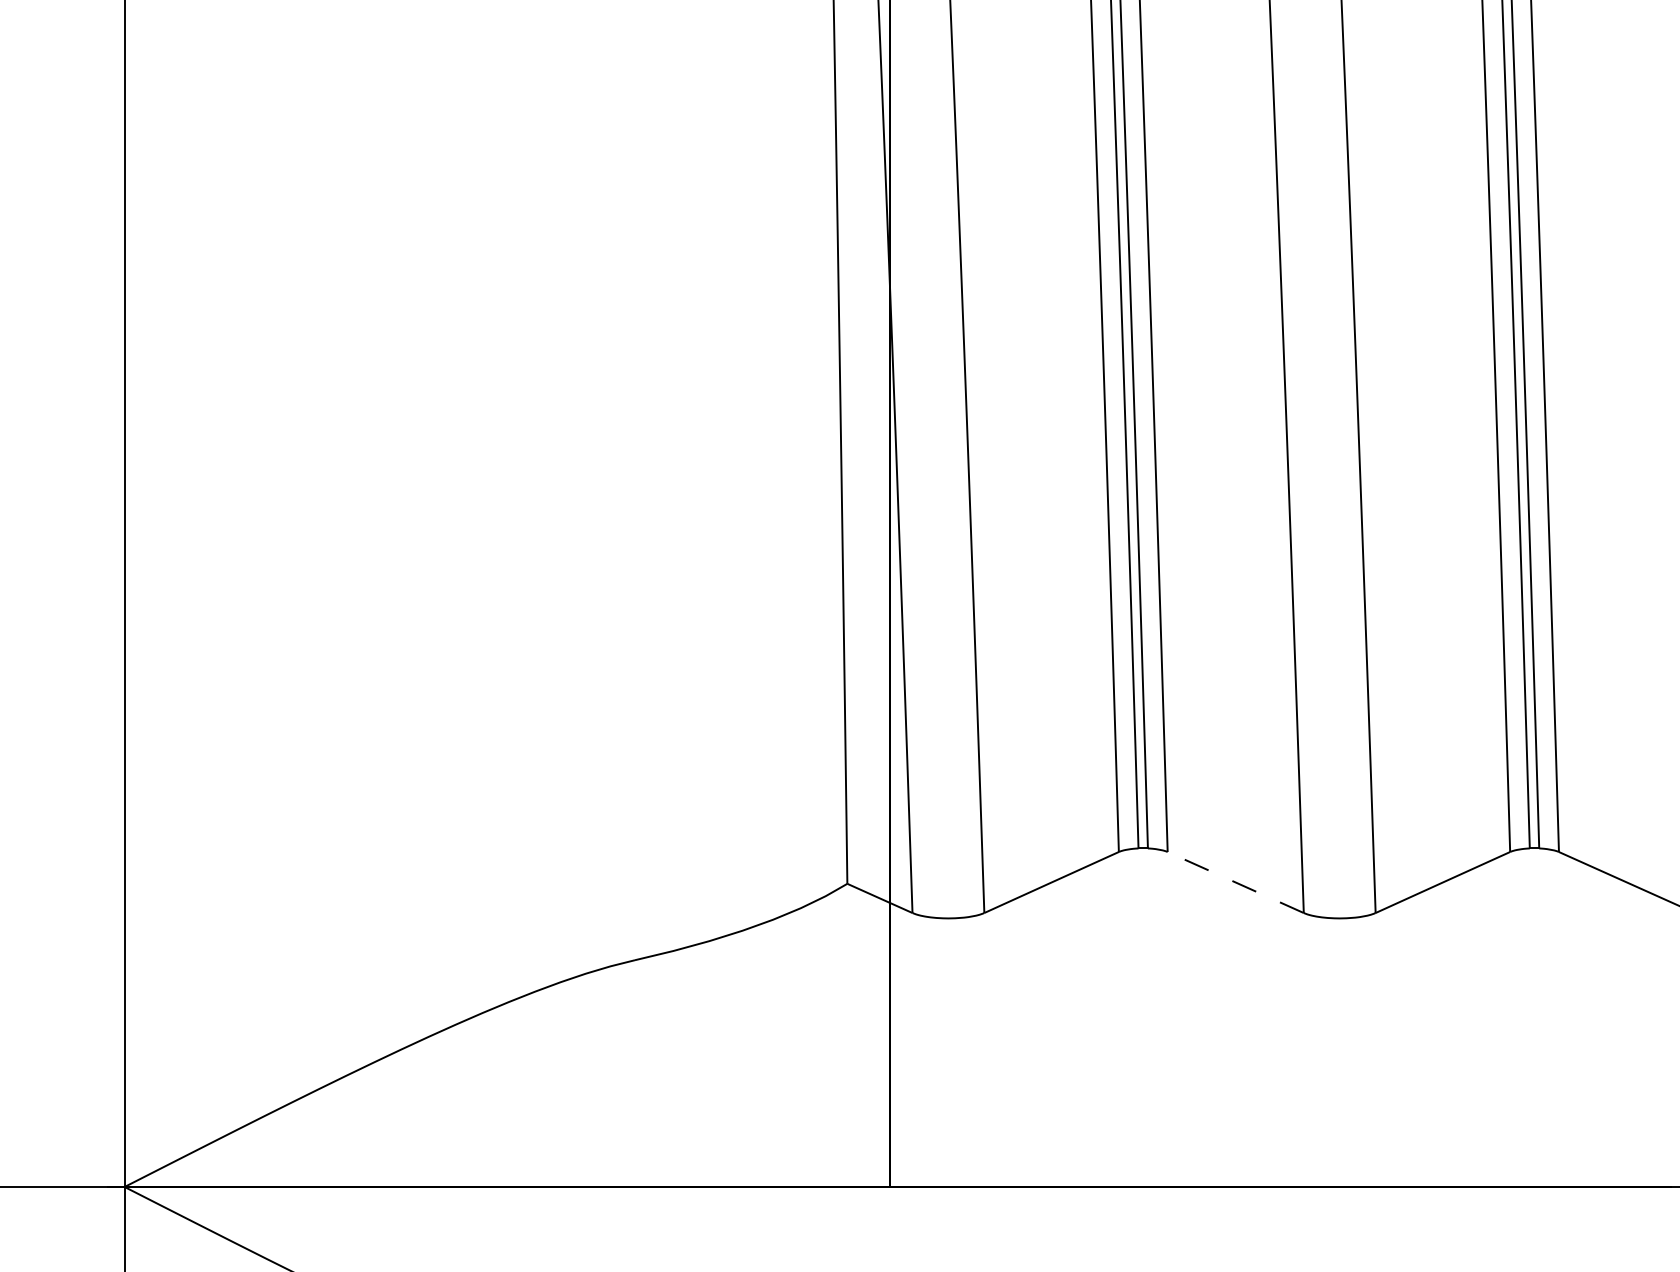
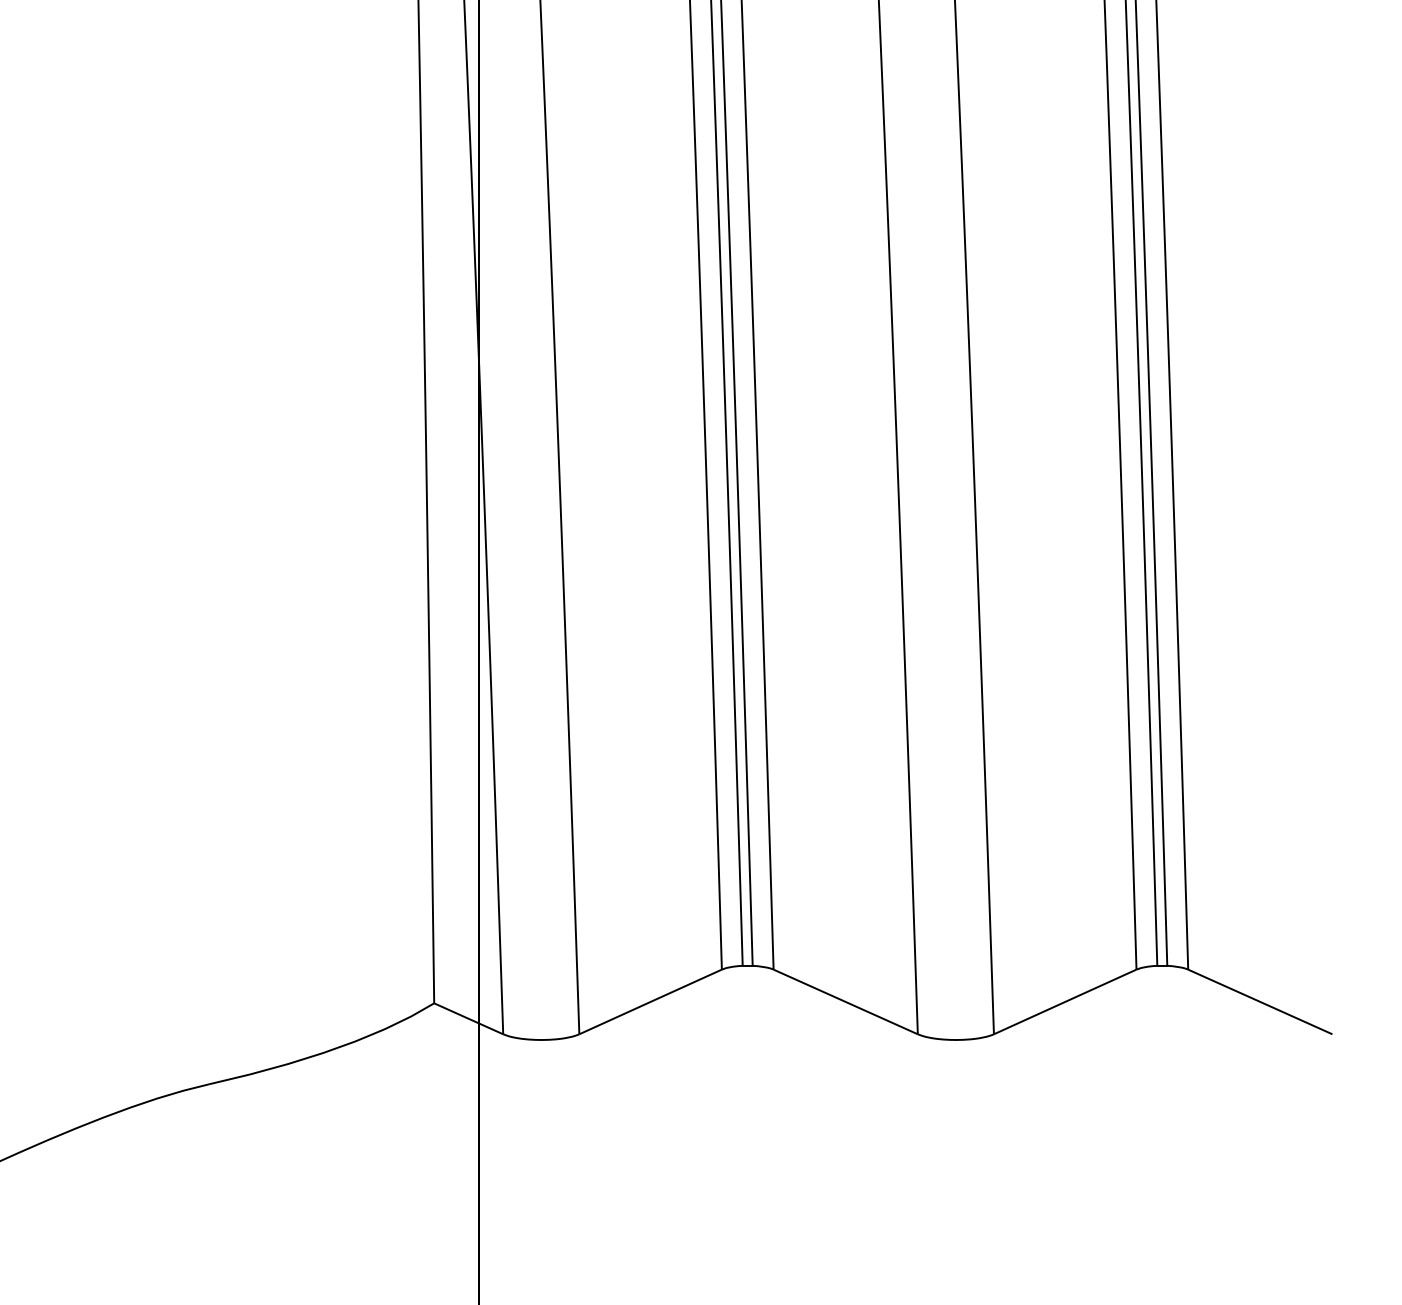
line: (1235, 882) -> (845, 1001), dashed -> solid

